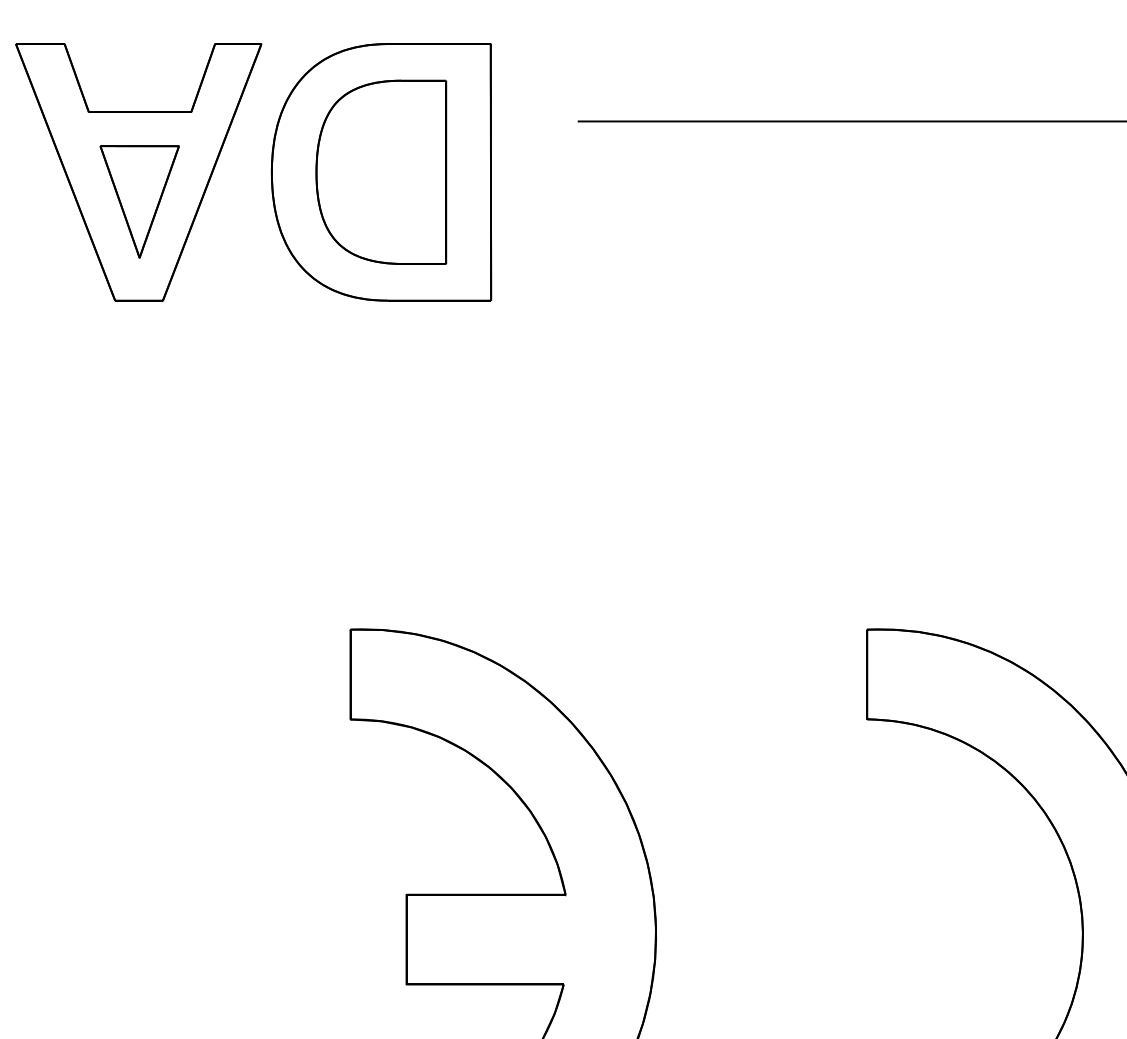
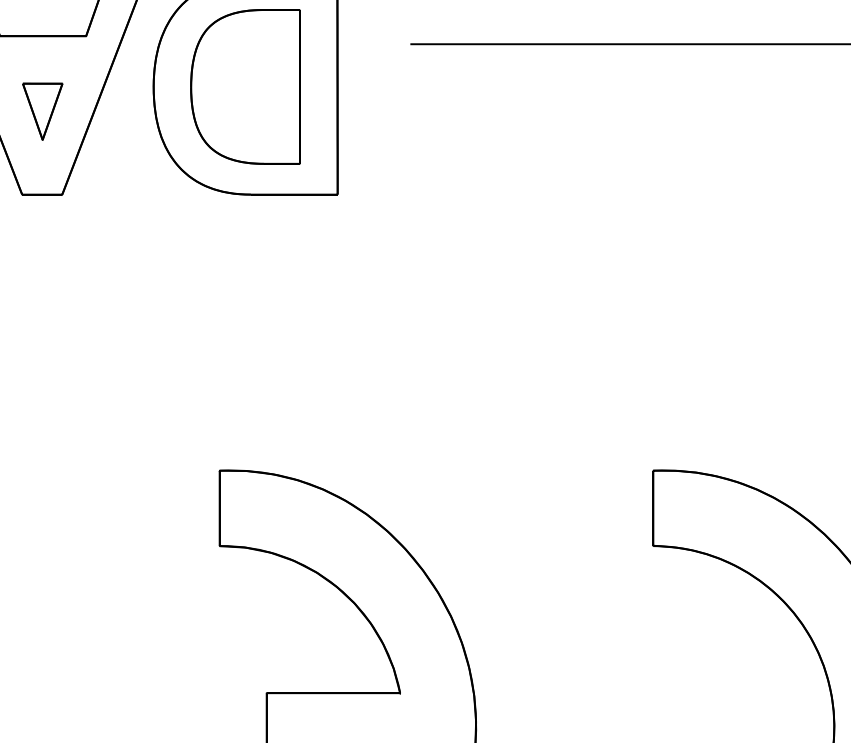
part: (139, 201) -> (42, 111), size x0.6

